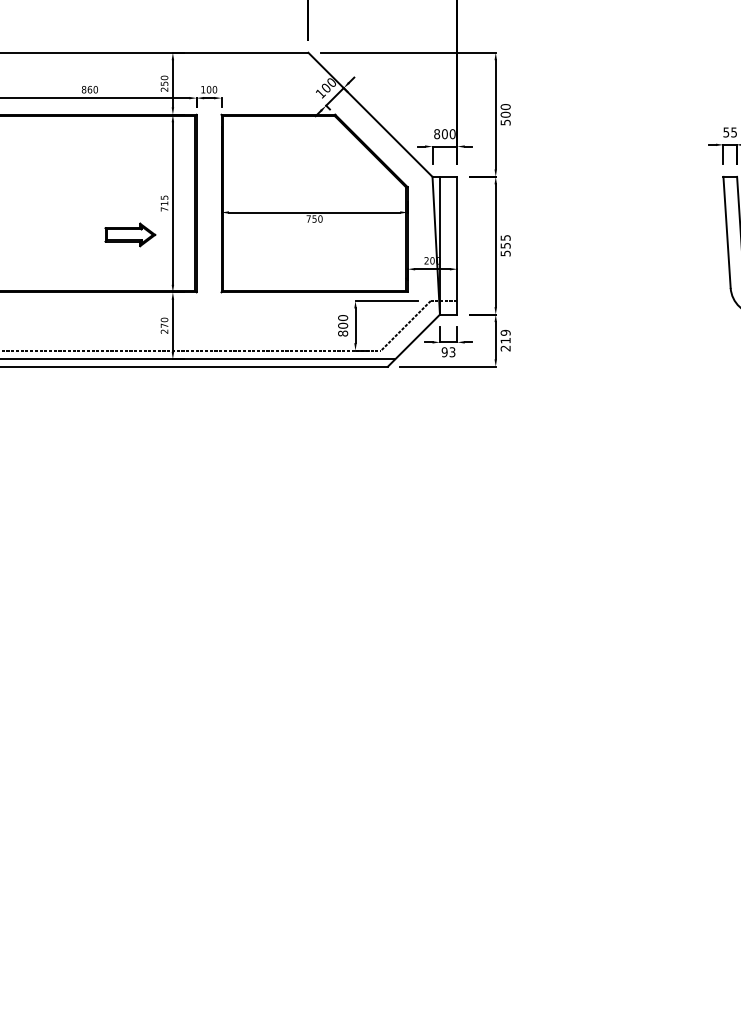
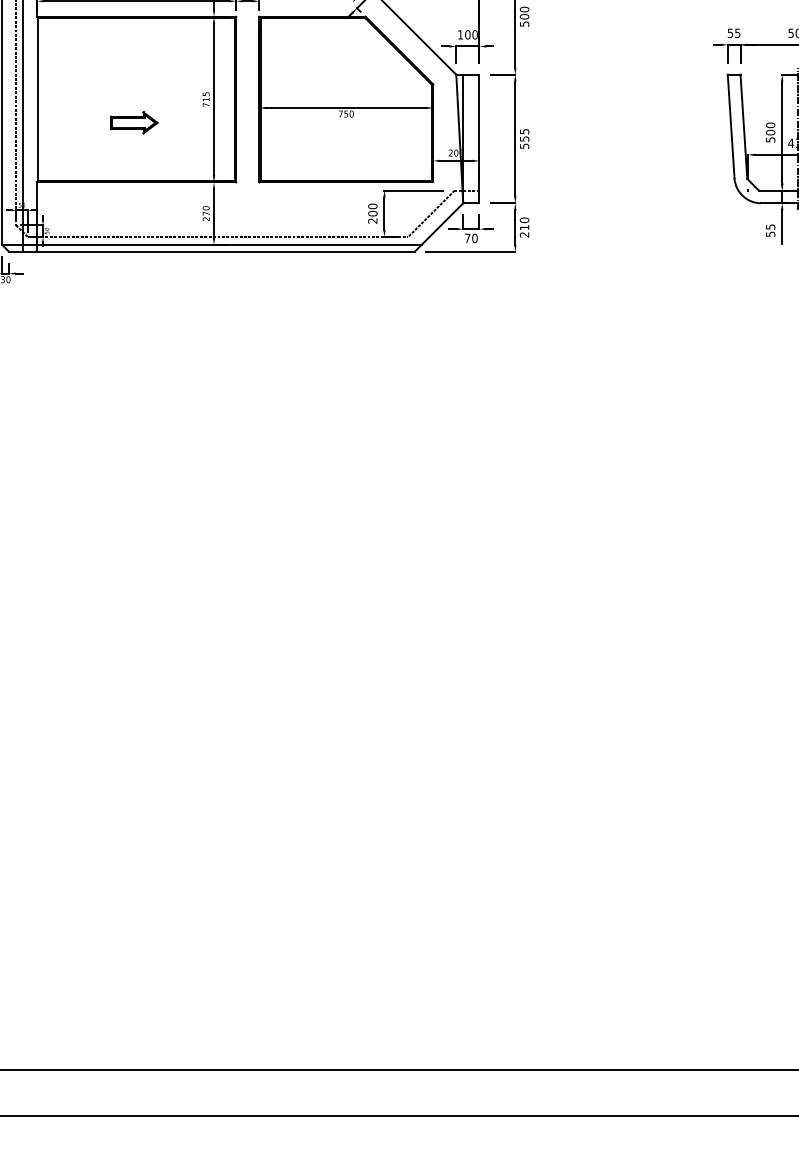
text: (437, 133) -> (460, 34), 800 -> 100
part: (130, 234) -> (134, 122), moved
text: (342, 333) -> (372, 220), 800 -> 200
text: (505, 333) -> (524, 220), 219 -> 210
text: (447, 352) -> (470, 238), 93 -> 70

